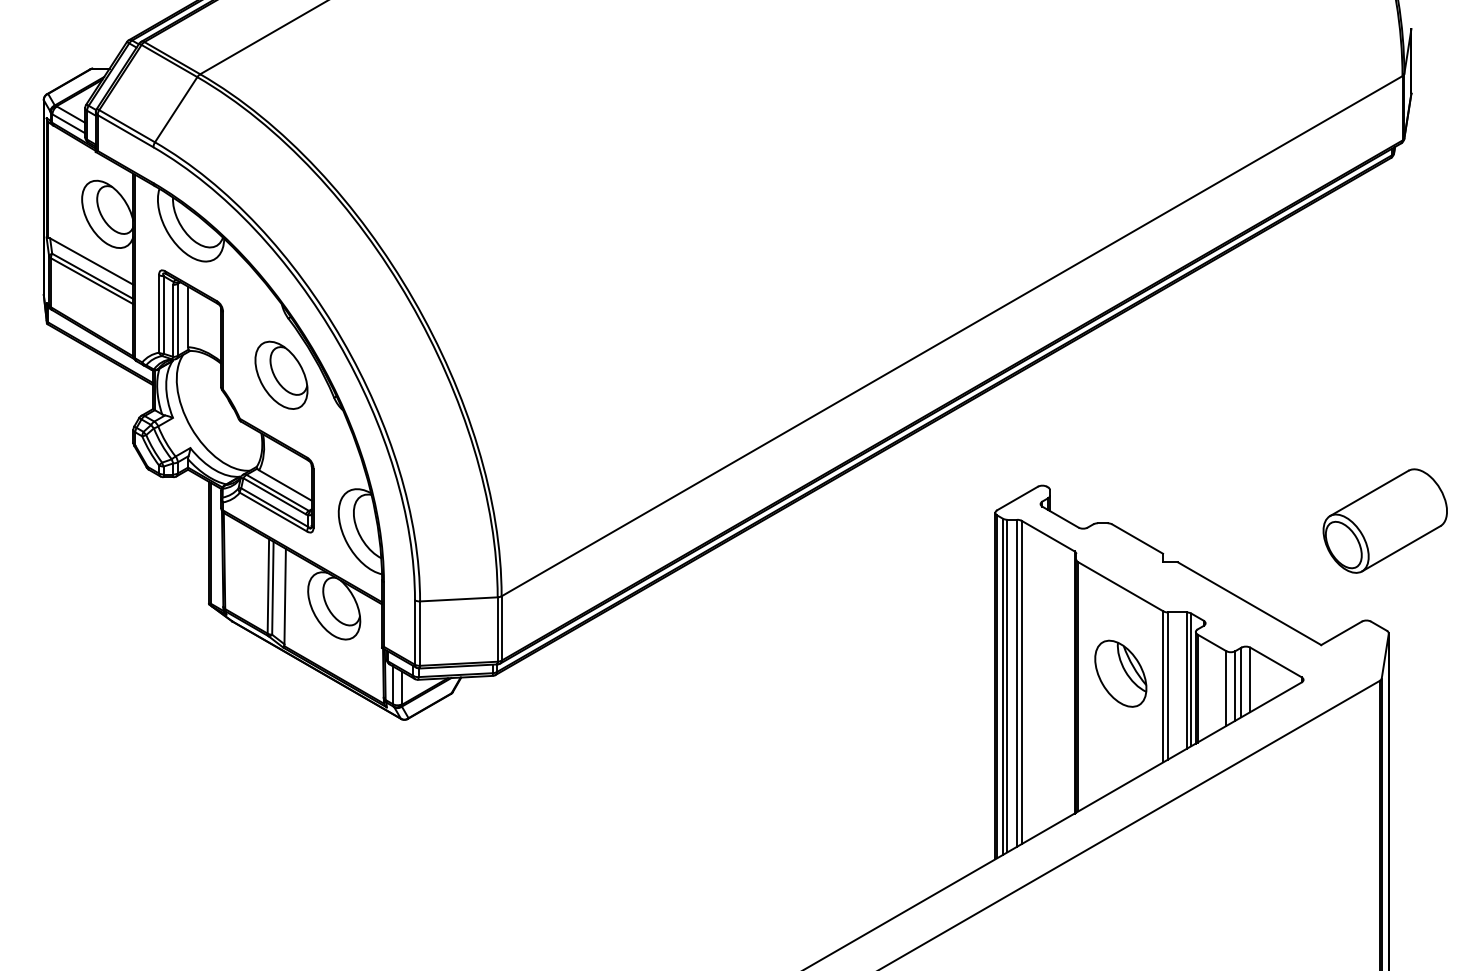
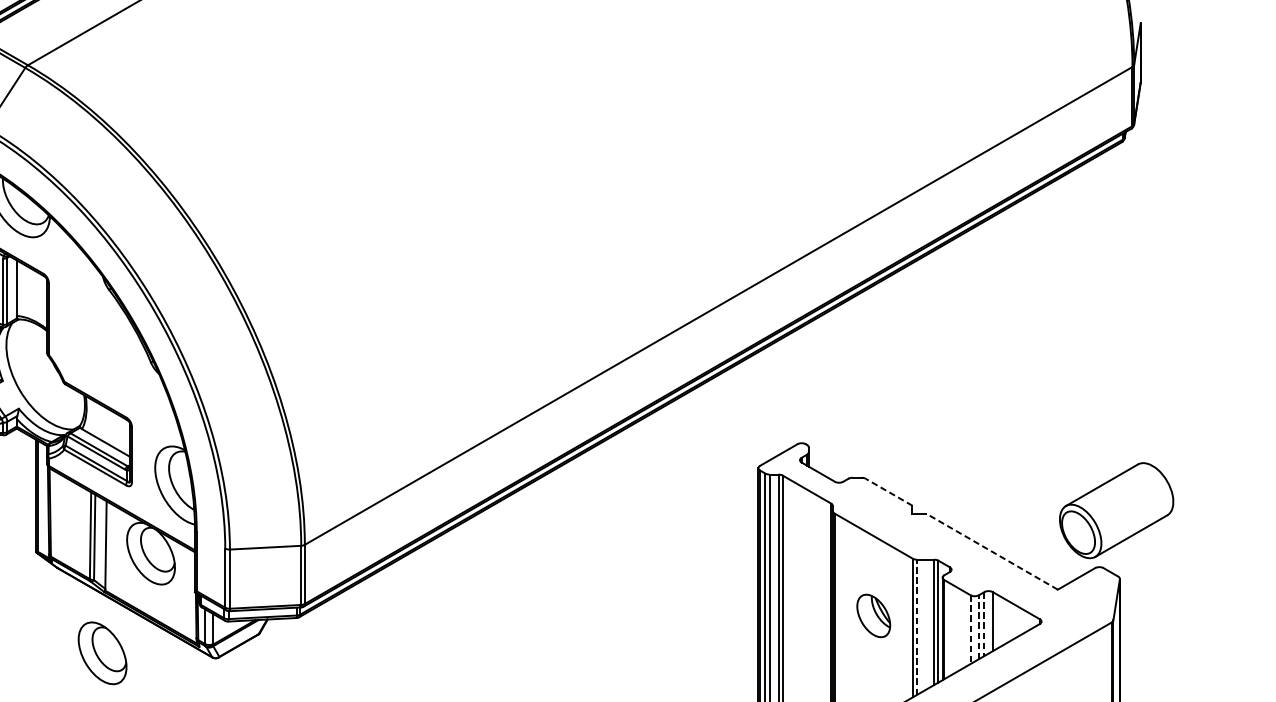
part: (281, 374) -> (102, 652), moved
part: (1384, 520) -> (1115, 510), moved
line: (1137, 538) -> (889, 491), solid -> dashed
line: (1249, 603) -> (991, 551), solid -> dashed
part: (1120, 673) -> (873, 615), size x0.7
line: (1241, 682) -> (984, 624), solid -> dashed
line: (1235, 685) -> (979, 626), solid -> dashed
line: (1167, 686) -> (916, 627), solid -> dashed
line: (1226, 689) -> (970, 630), solid -> dashed

